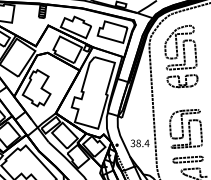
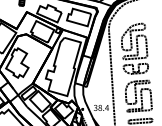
part: (181, 56) -> (135, 48), moved

